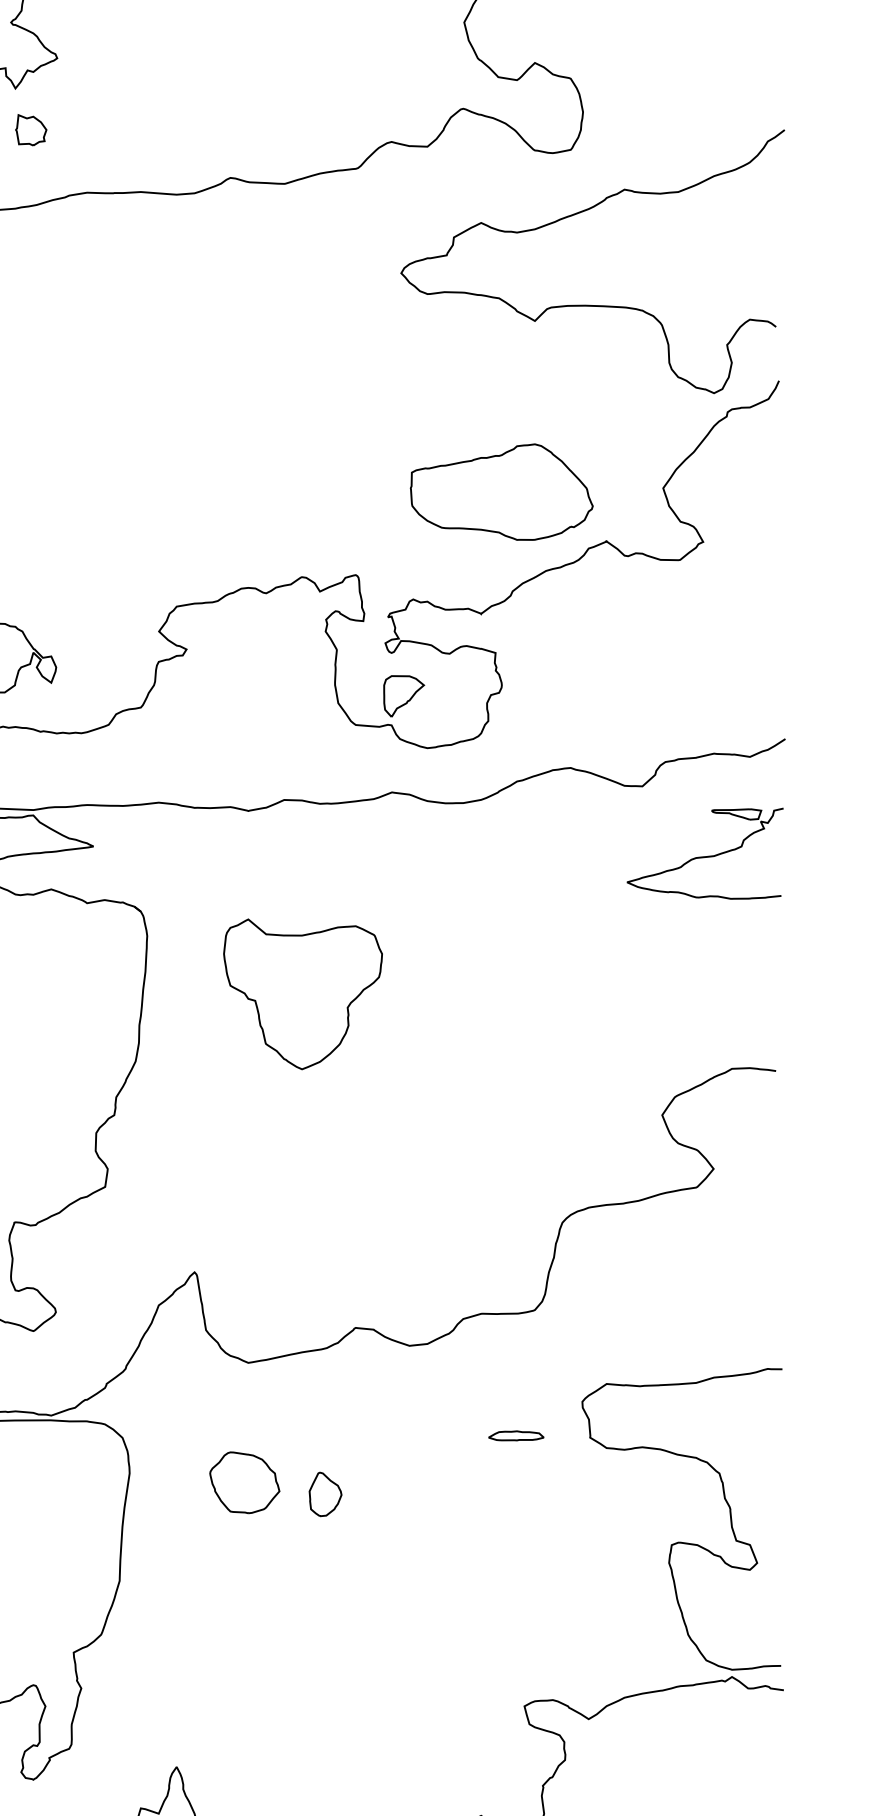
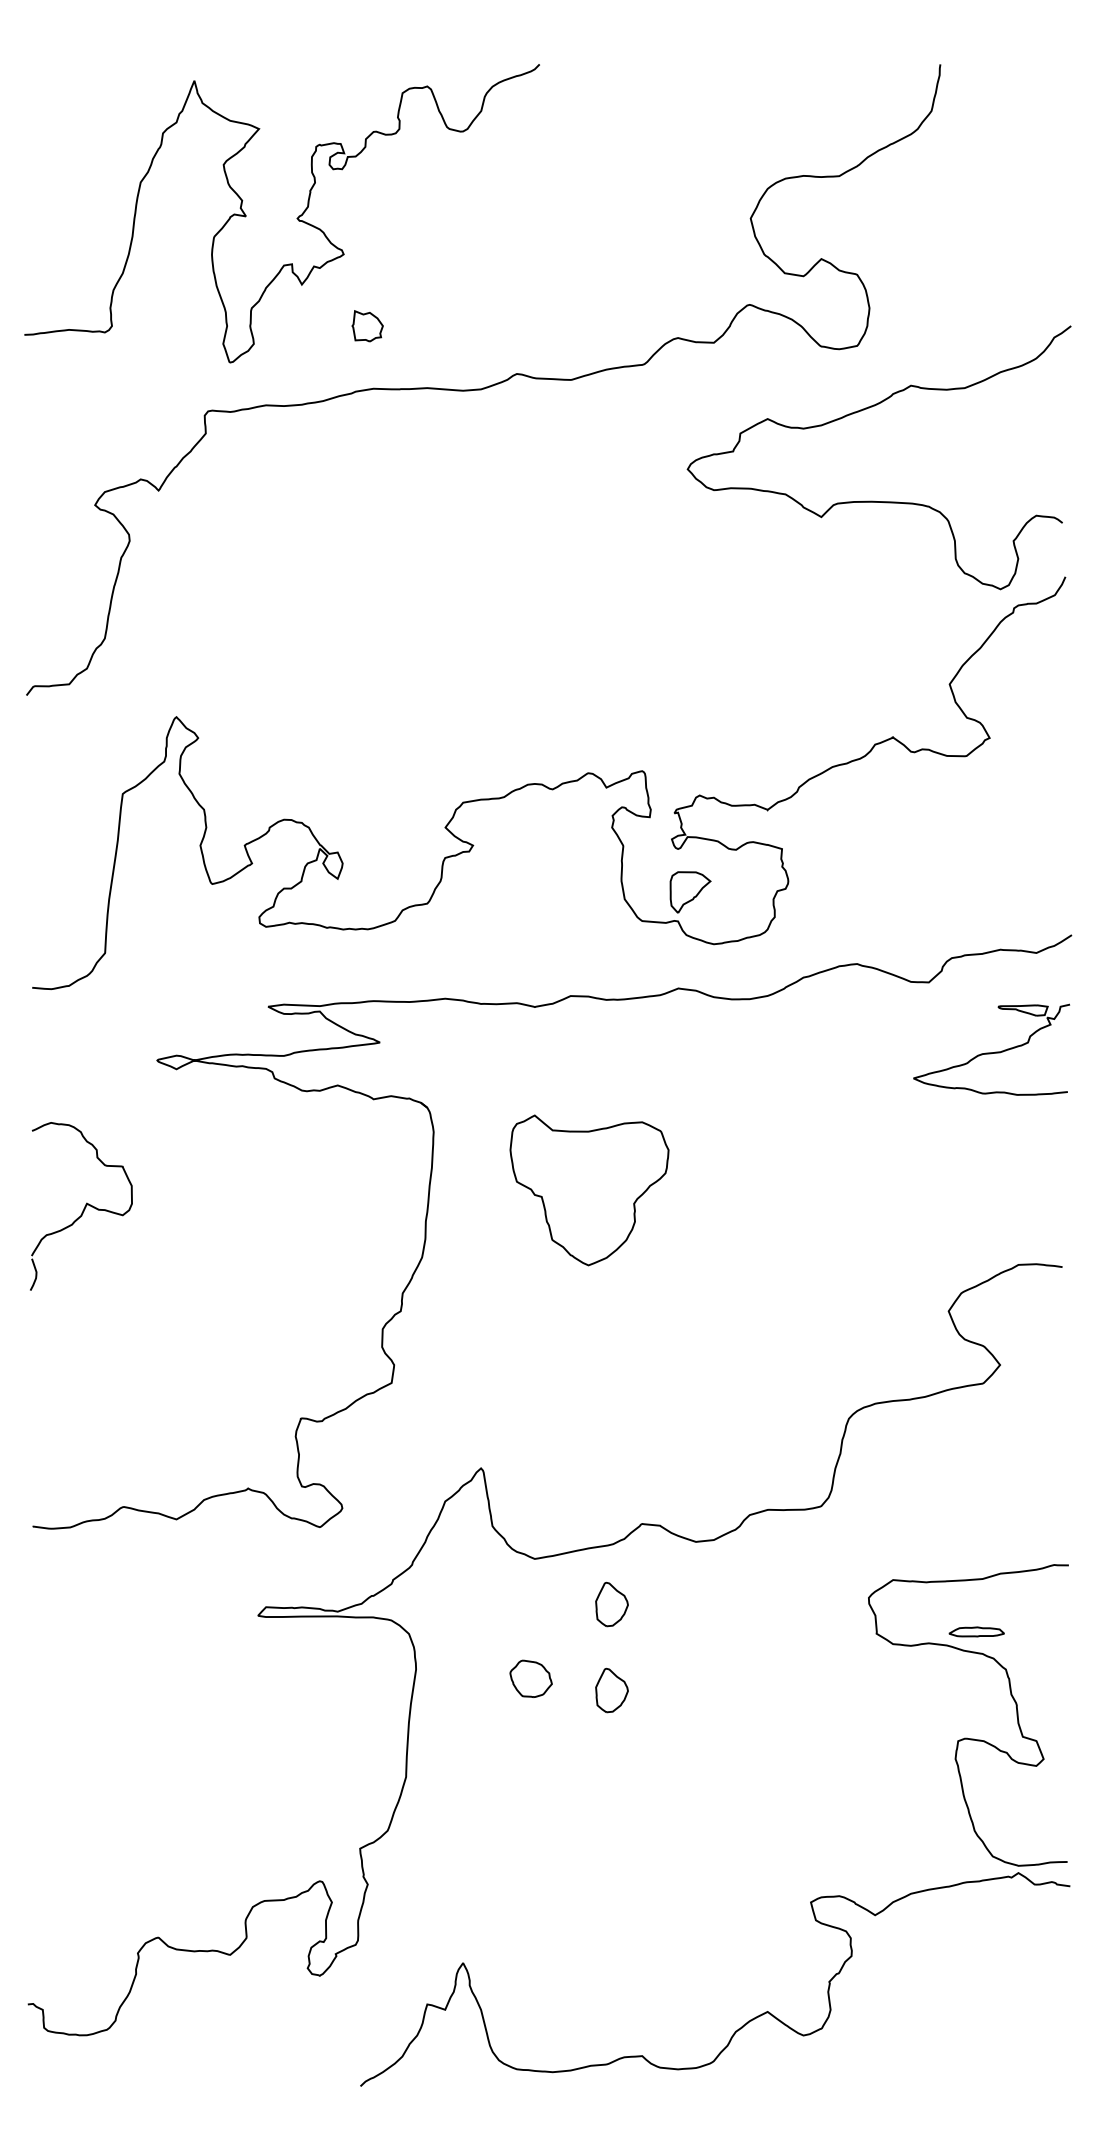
part: (31, 130) -> (367, 326), moved
part: (502, 491) -> (788, 687), removed
part: (325, 1408) -> (611, 1604), added
part: (516, 1435) -> (976, 1631), moved
part: (244, 1482) -> (530, 1678), size x0.6

